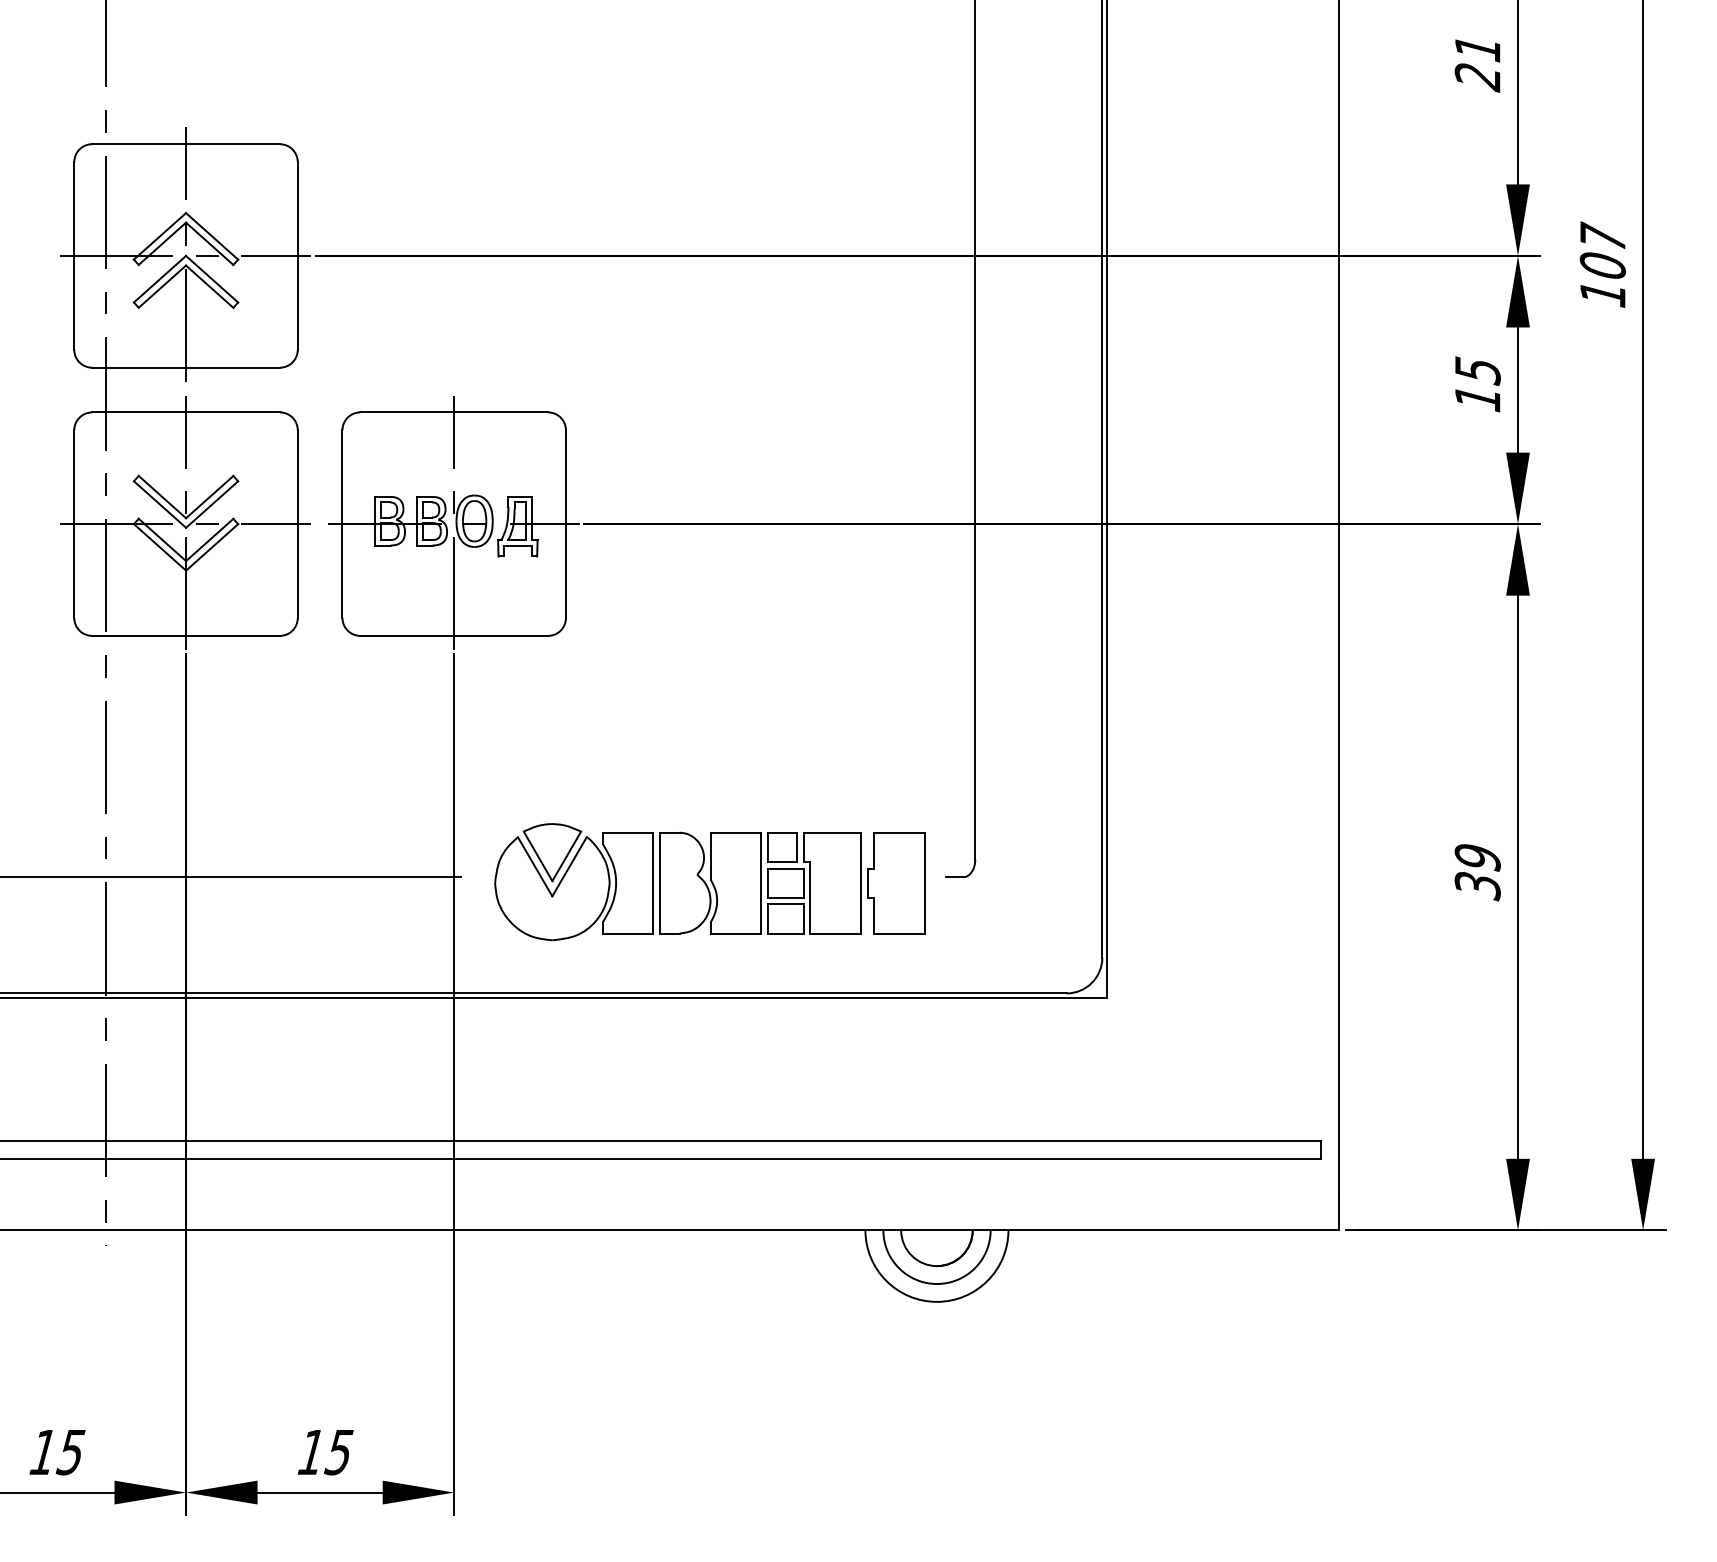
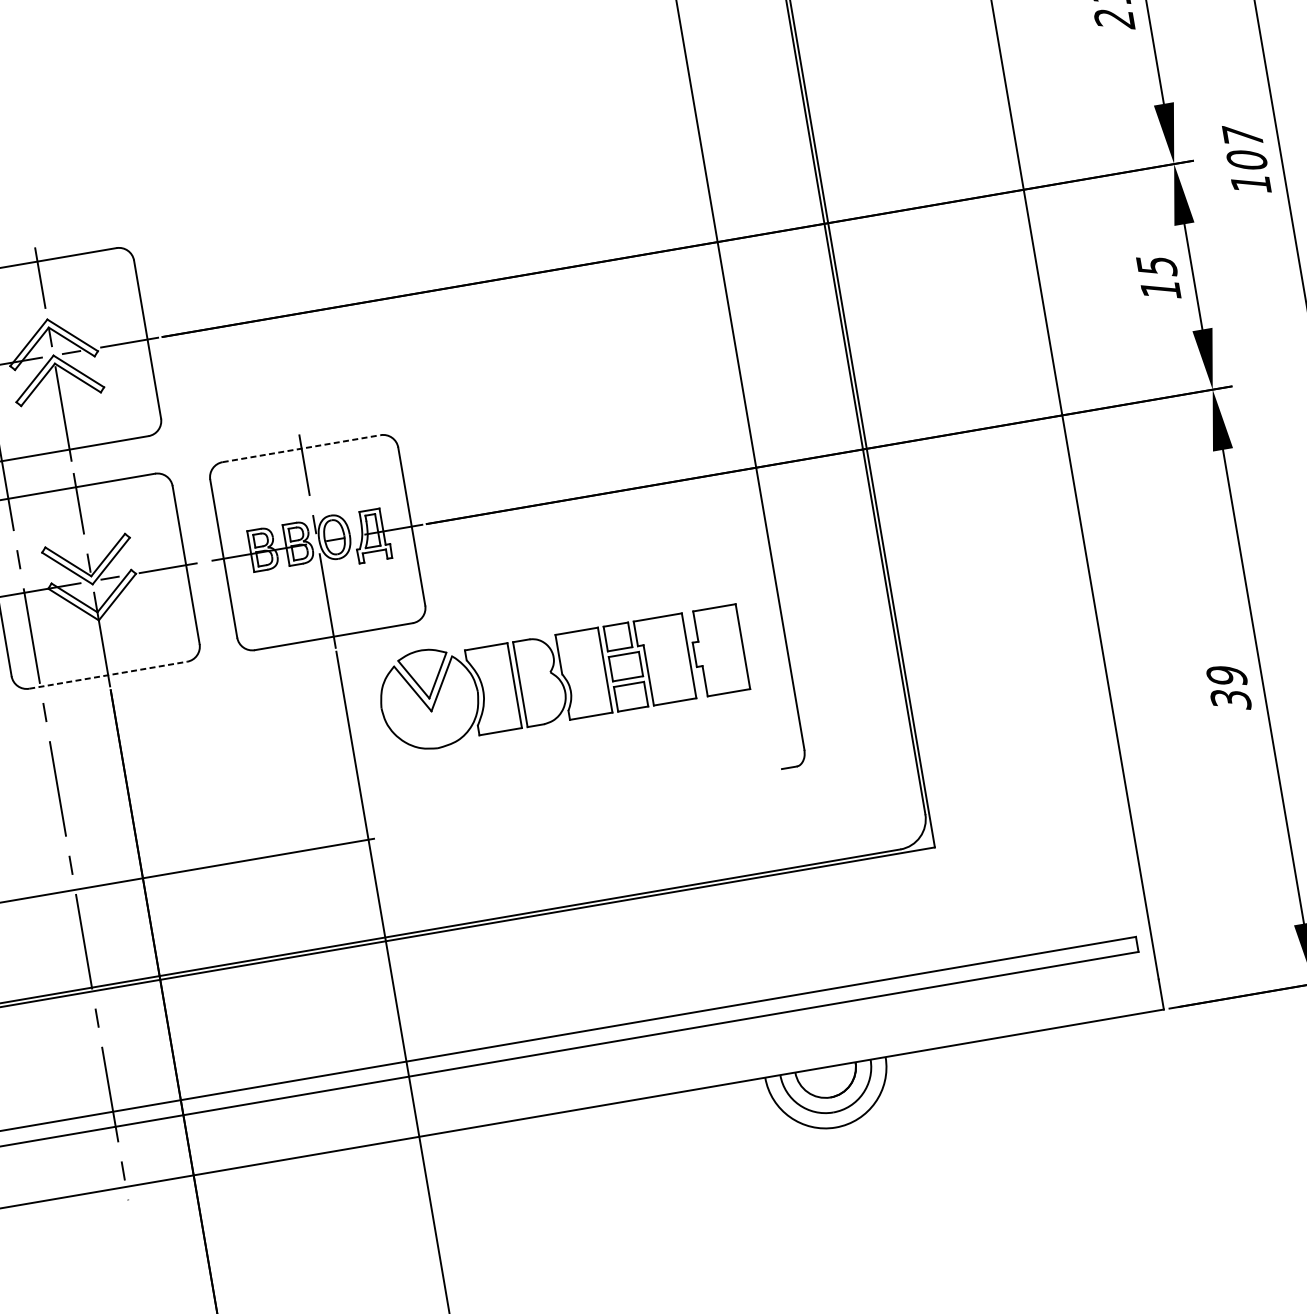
line: (454, 412) -> (301, 448), solid -> dashed
line: (186, 635) -> (108, 674), solid -> dashed
part: (709, 882) -> (561, 677), moved

